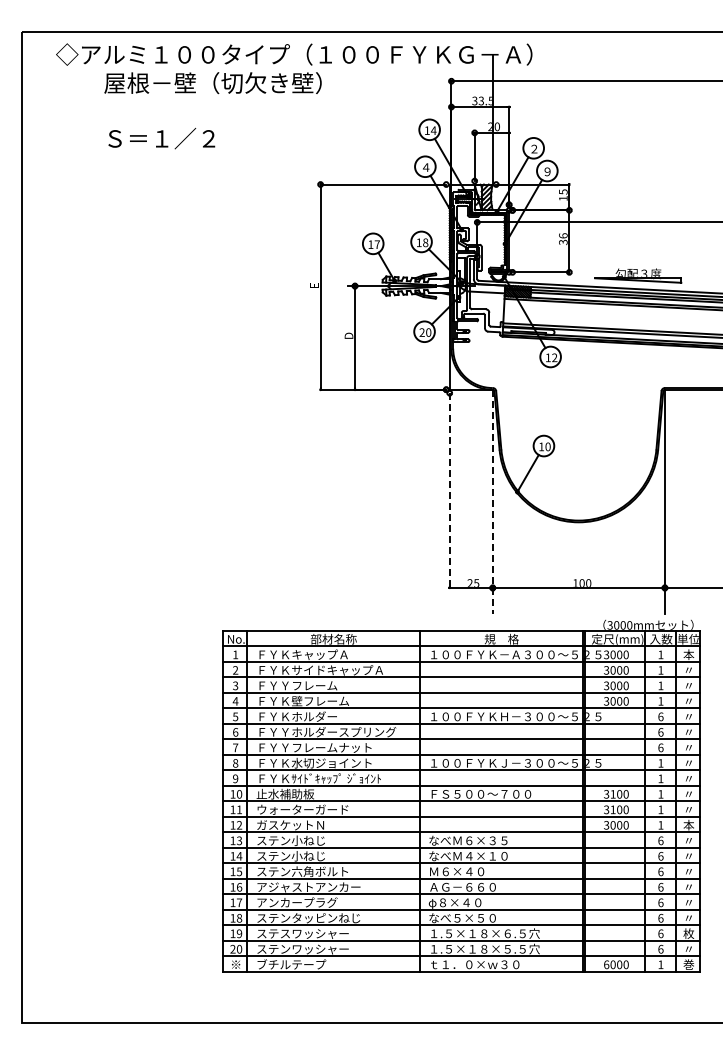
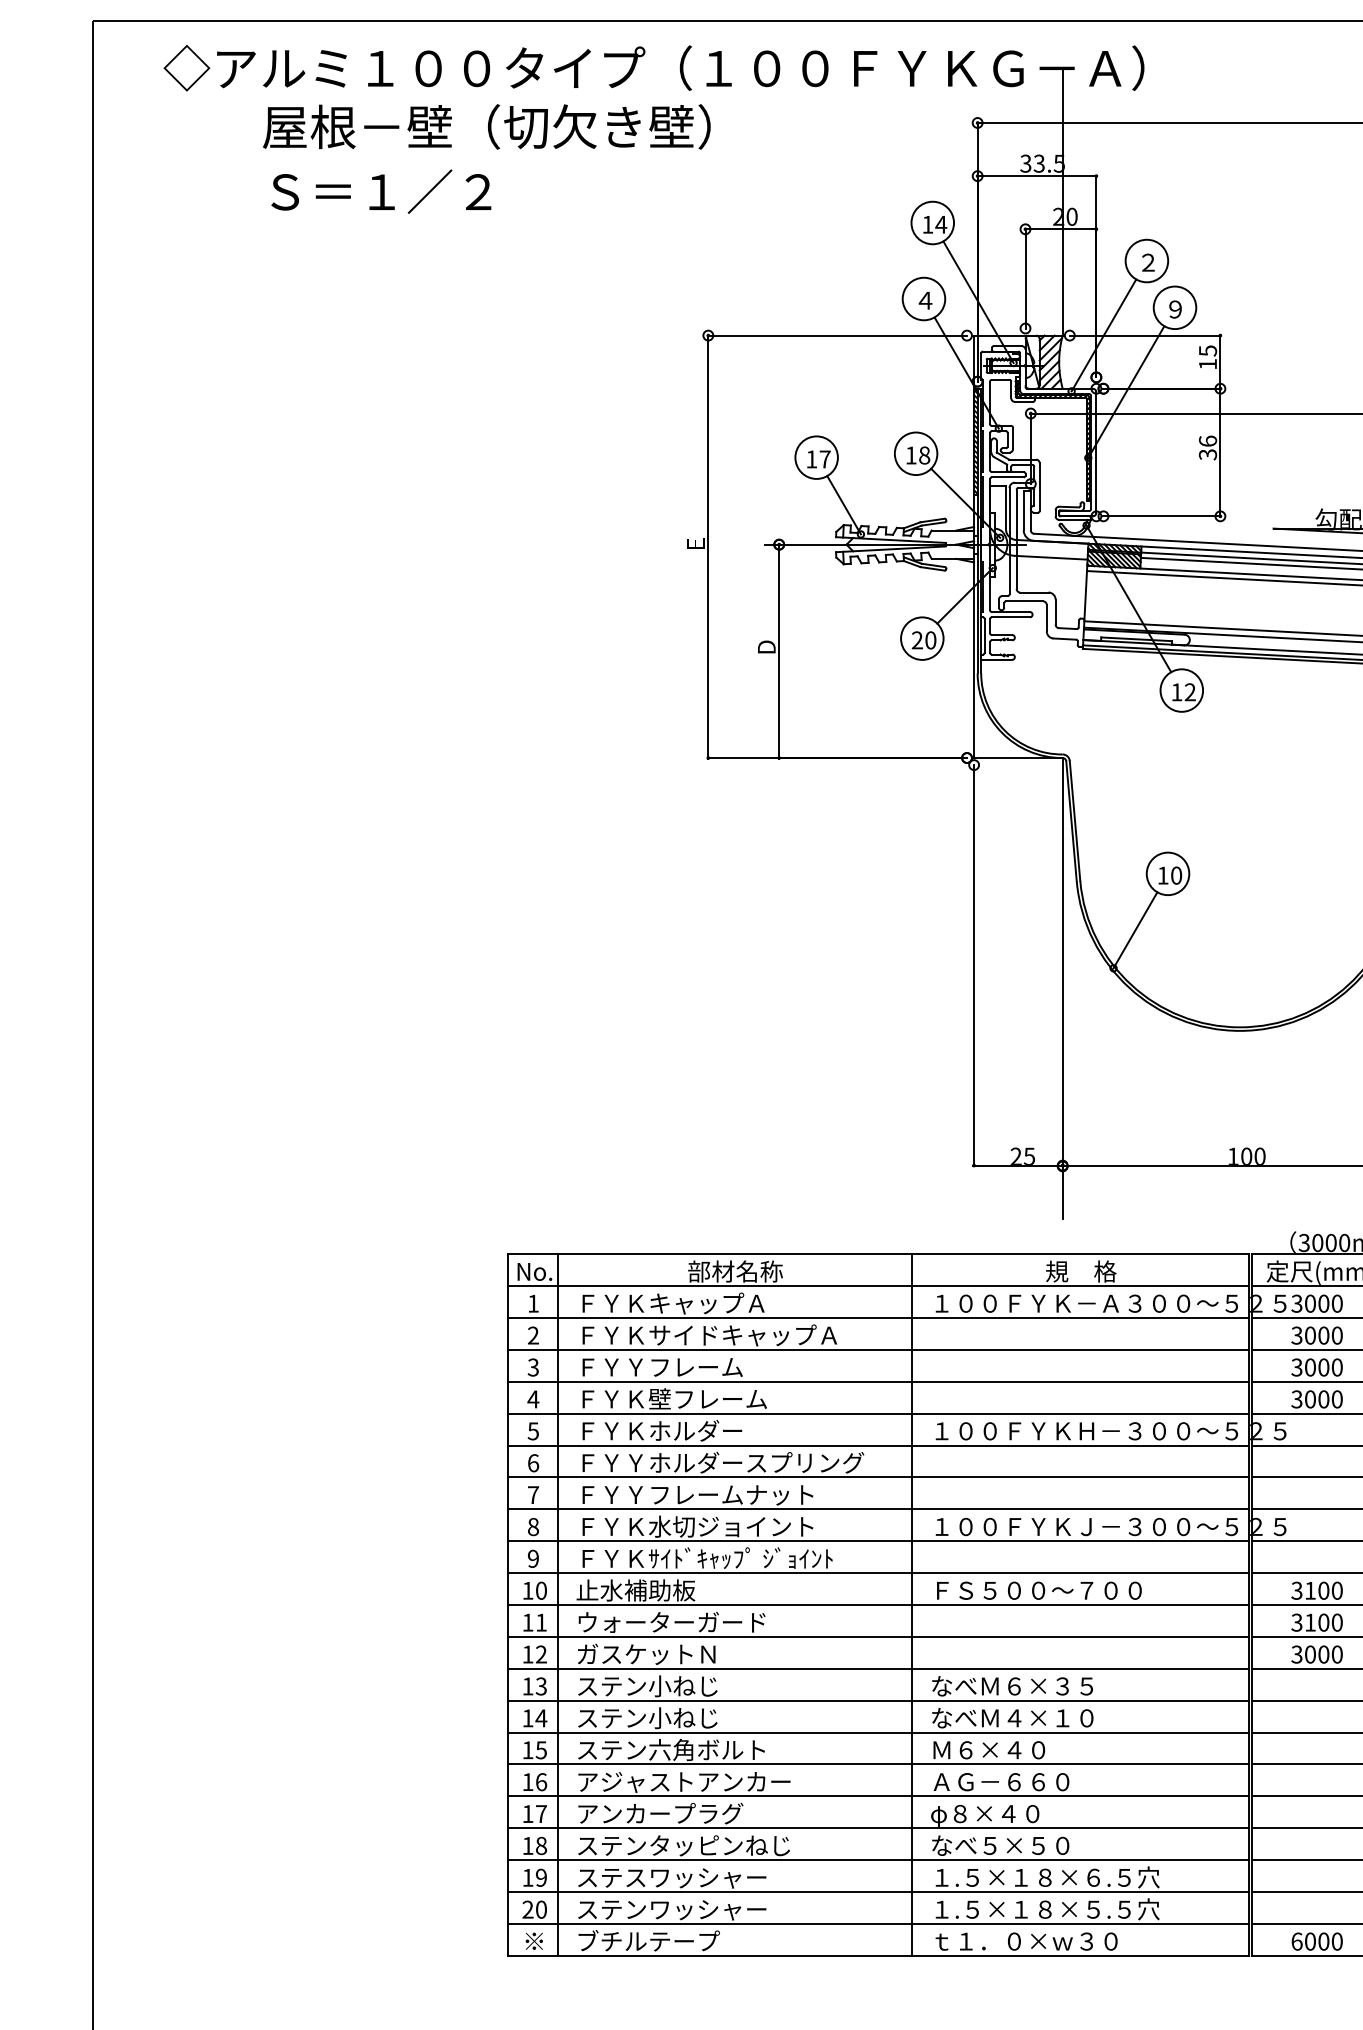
text: (161, 138) -> (380, 191), moved
line: (449, 490) -> (973, 965), dashed -> solid
line: (492, 501) -> (1062, 988), dashed -> solid

